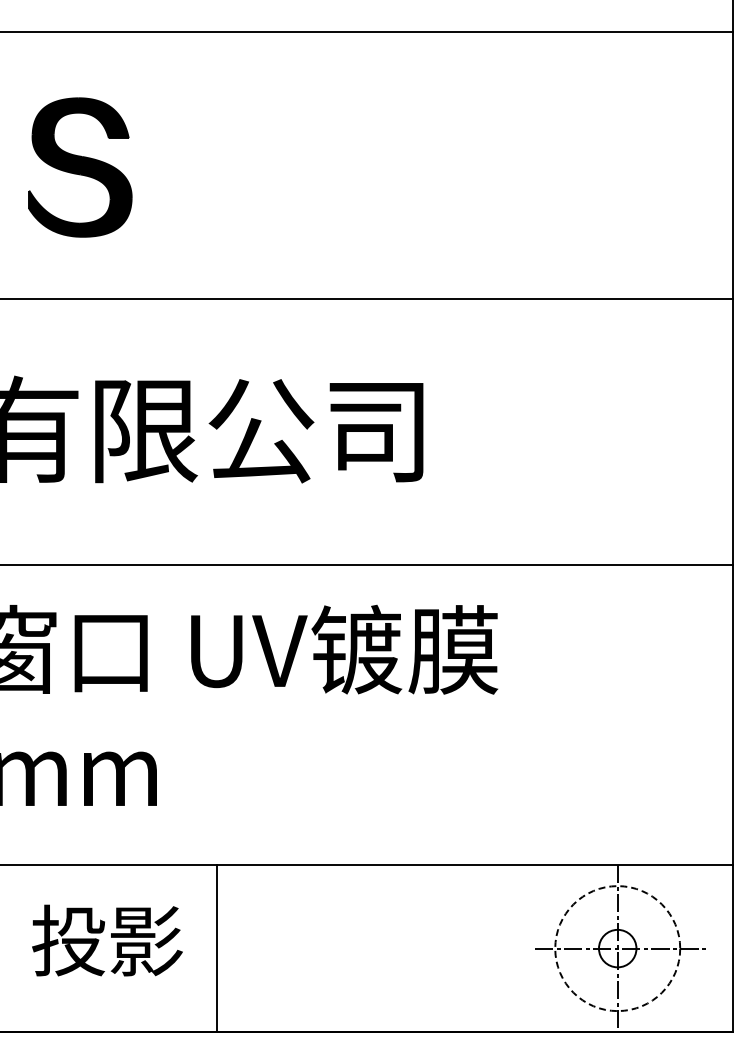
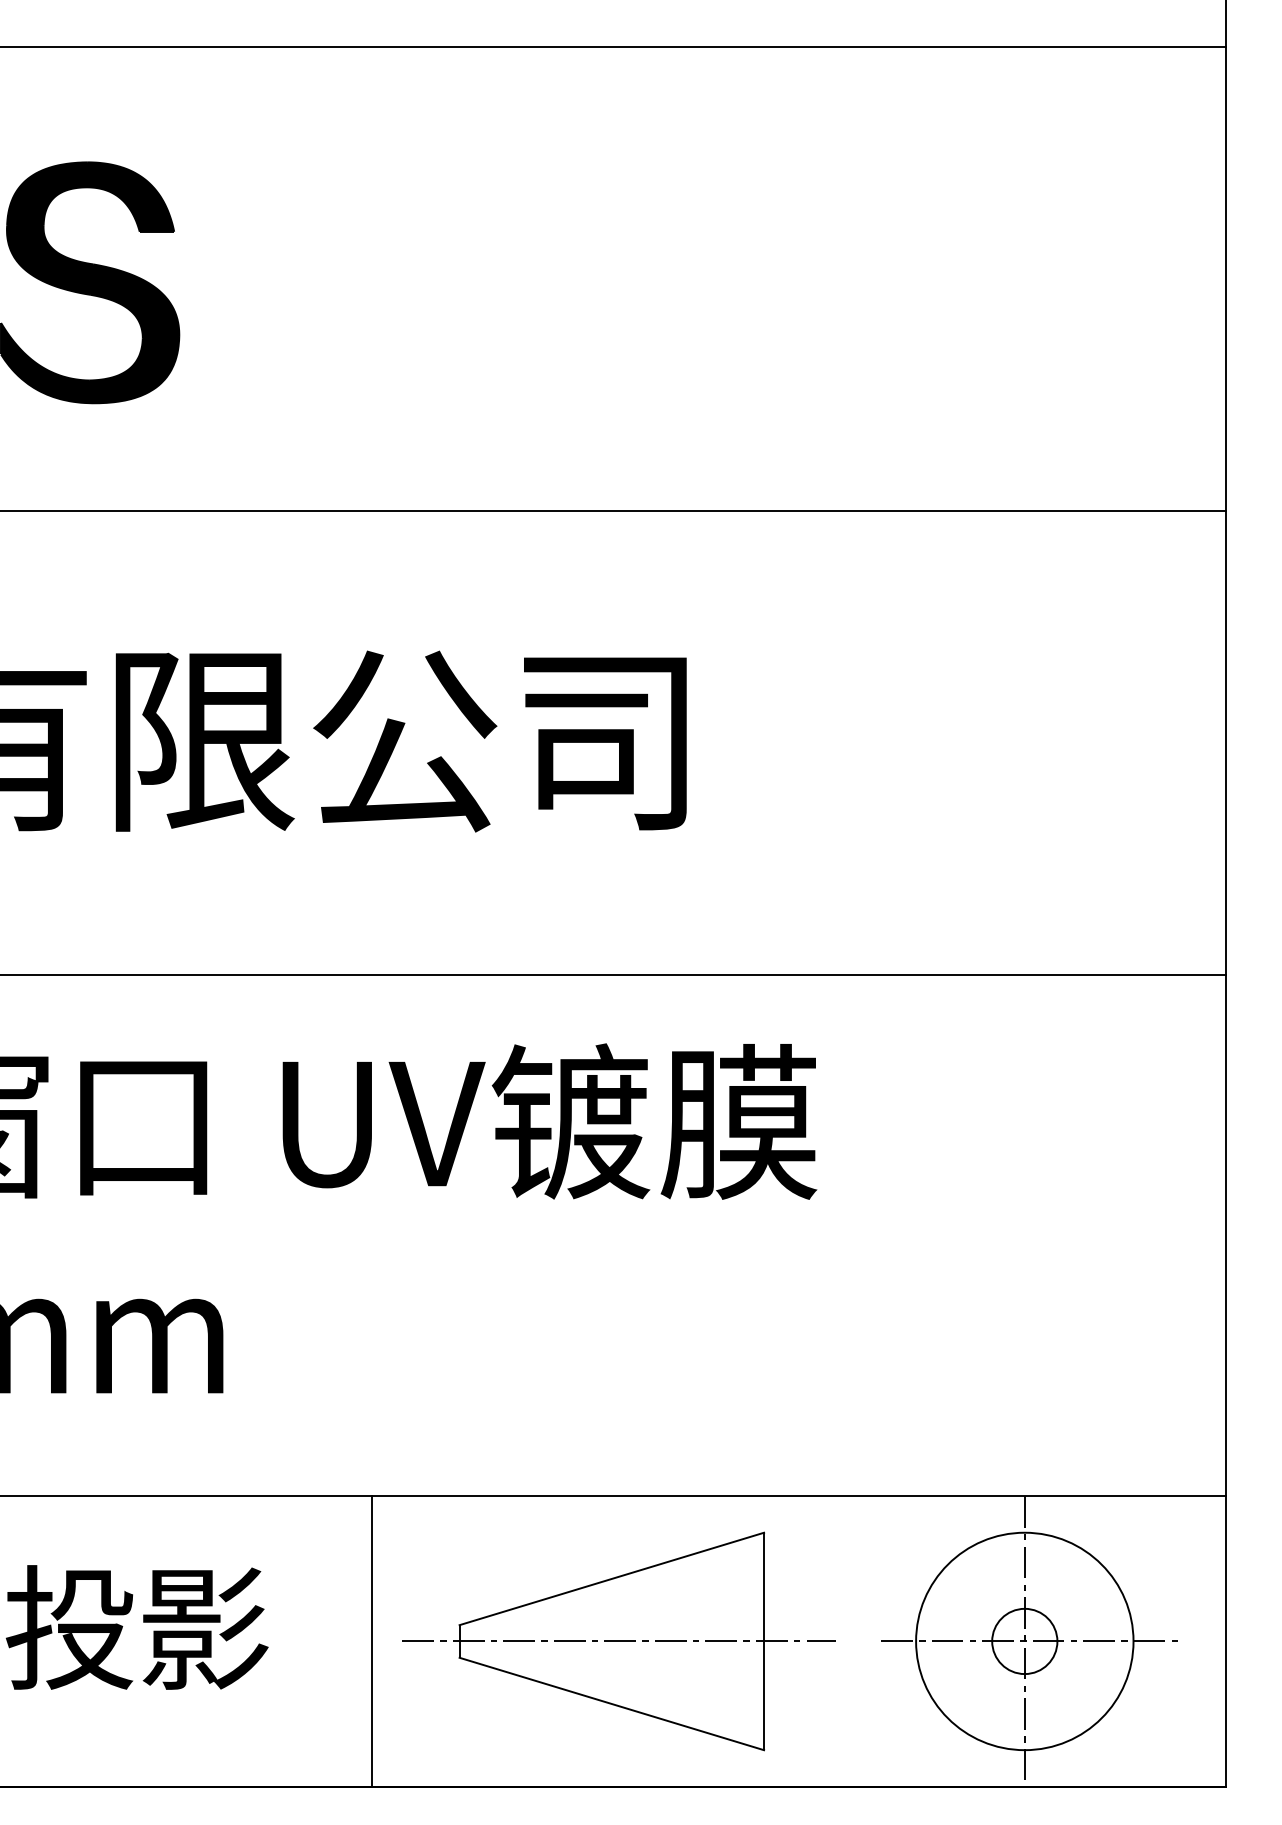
line: (217, 948) -> (372, 1641), moved
part: (384, 948) -> (619, 1641), added
circle: (617, 948) -> (1024, 1641), dashed -> solid

